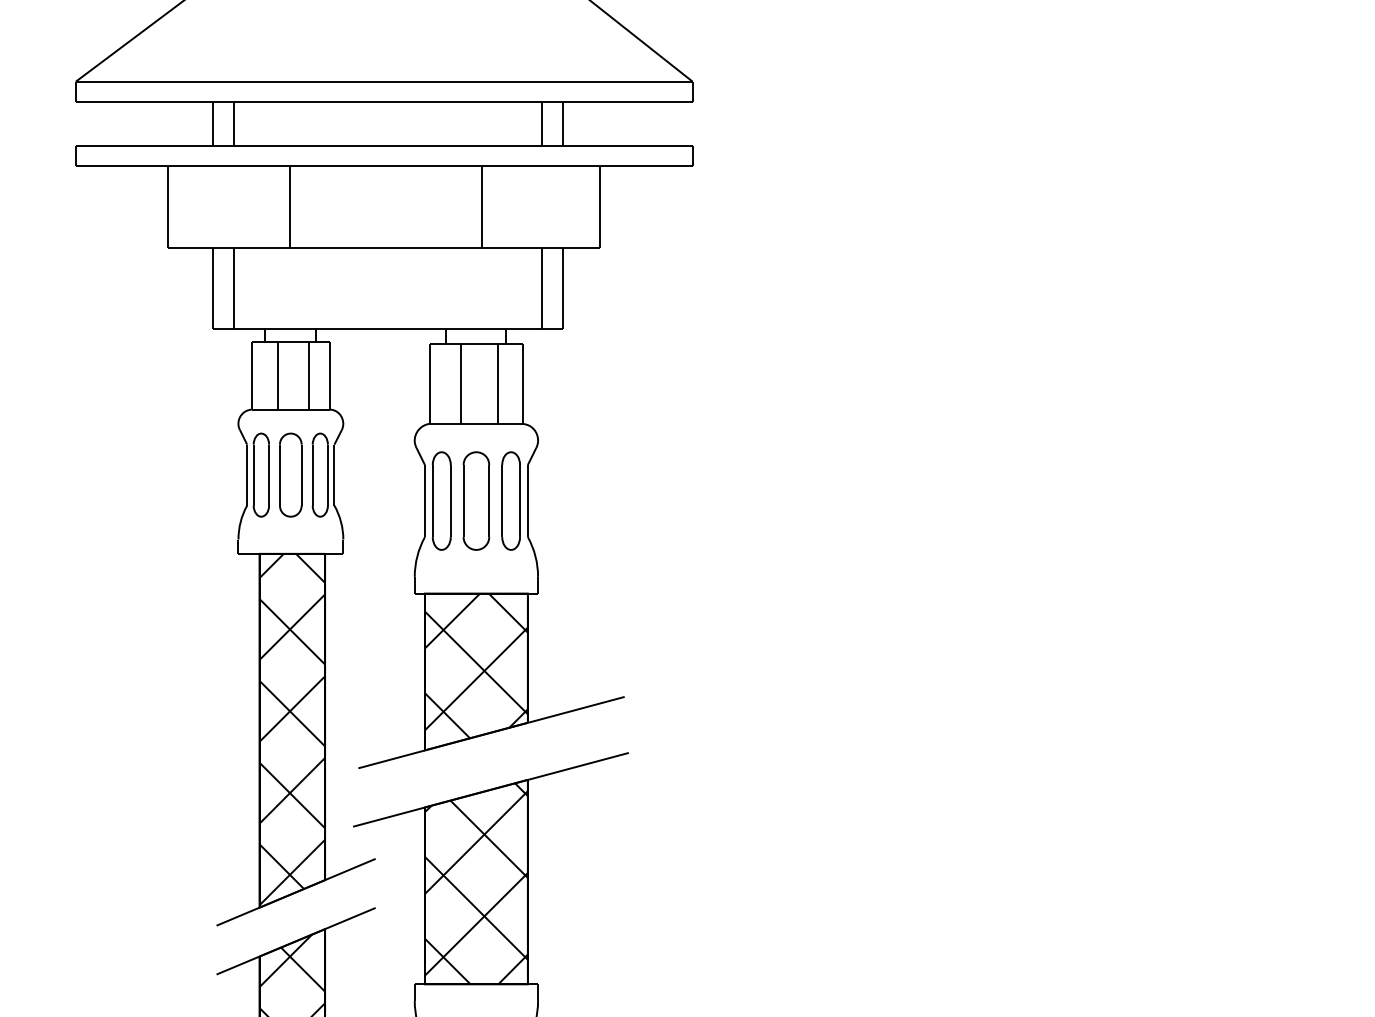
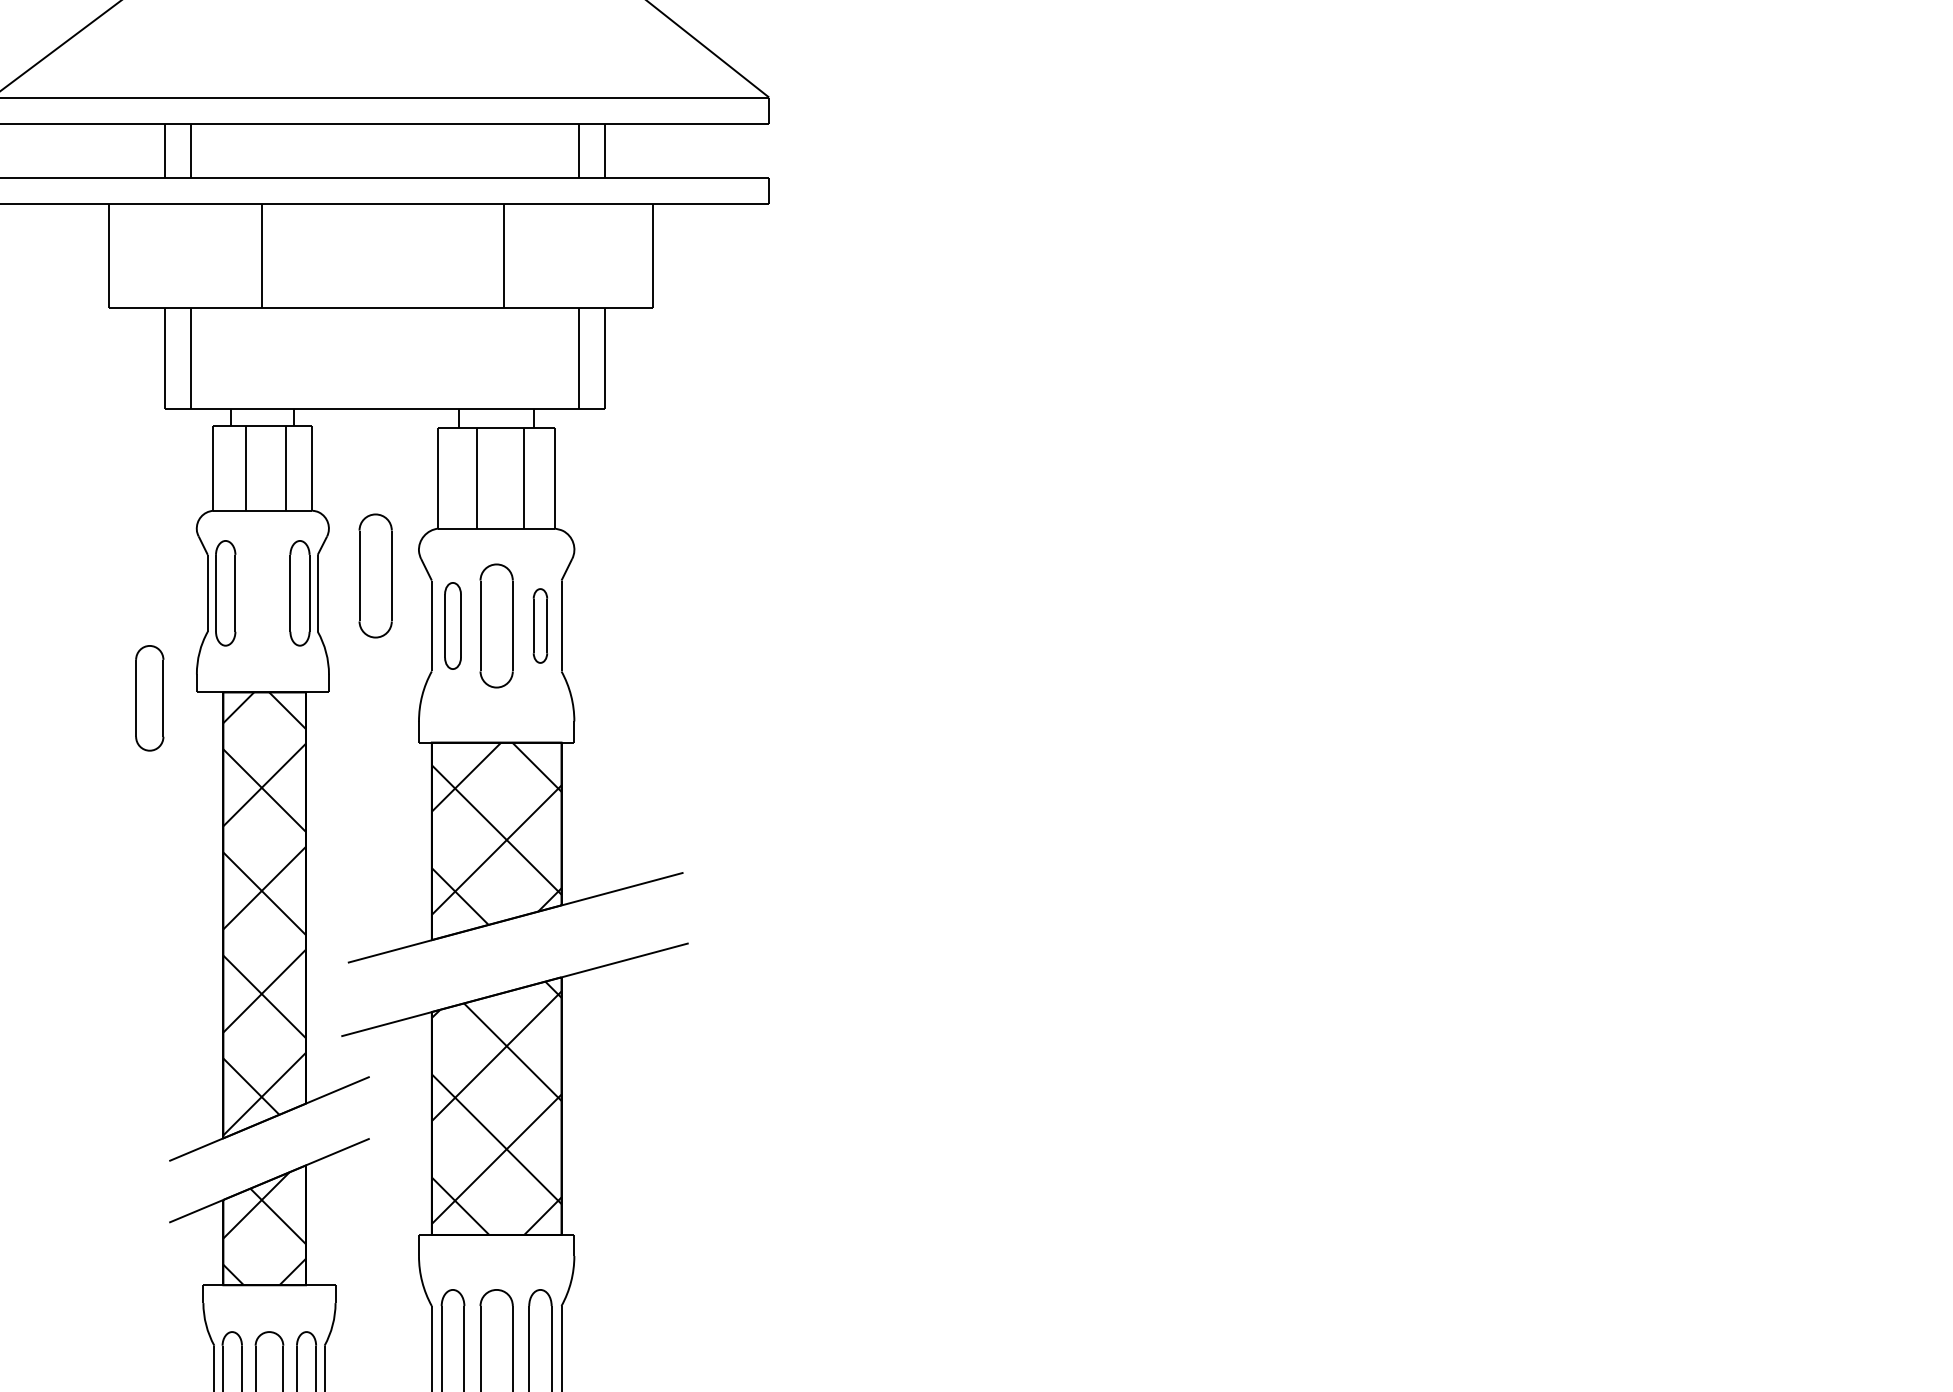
part: (380, 461) -> (375, 575), added
part: (290, 475) -> (149, 698), moved
part: (441, 500) -> (452, 625), size x0.7
part: (511, 500) -> (540, 625), size x0.6

